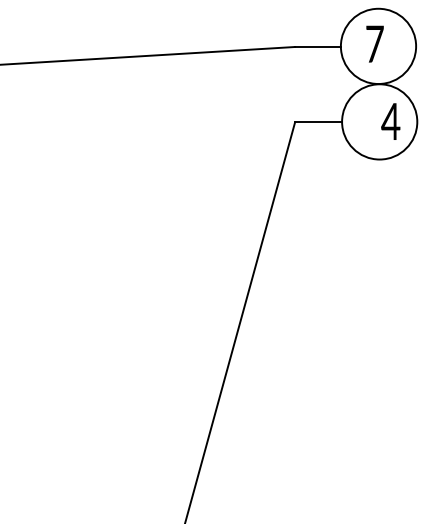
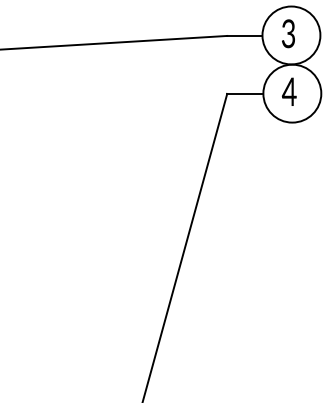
text: (374, 43) -> (288, 33), 7 -> 3
text: (390, 121) -> (289, 91), moved

